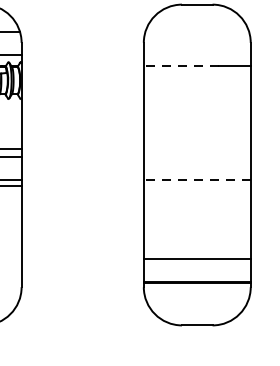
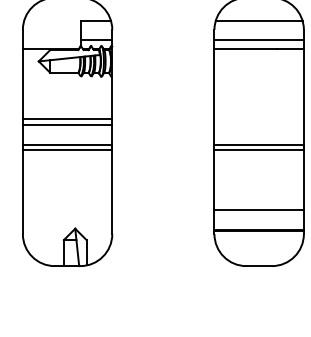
line: (196, 31) -> (258, 20), added
line: (196, 54) -> (258, 39), added
line: (180, 65) -> (245, 48), dashed -> solid
line: (197, 179) -> (259, 144), dashed -> solid
line: (196, 185) -> (258, 149), added

